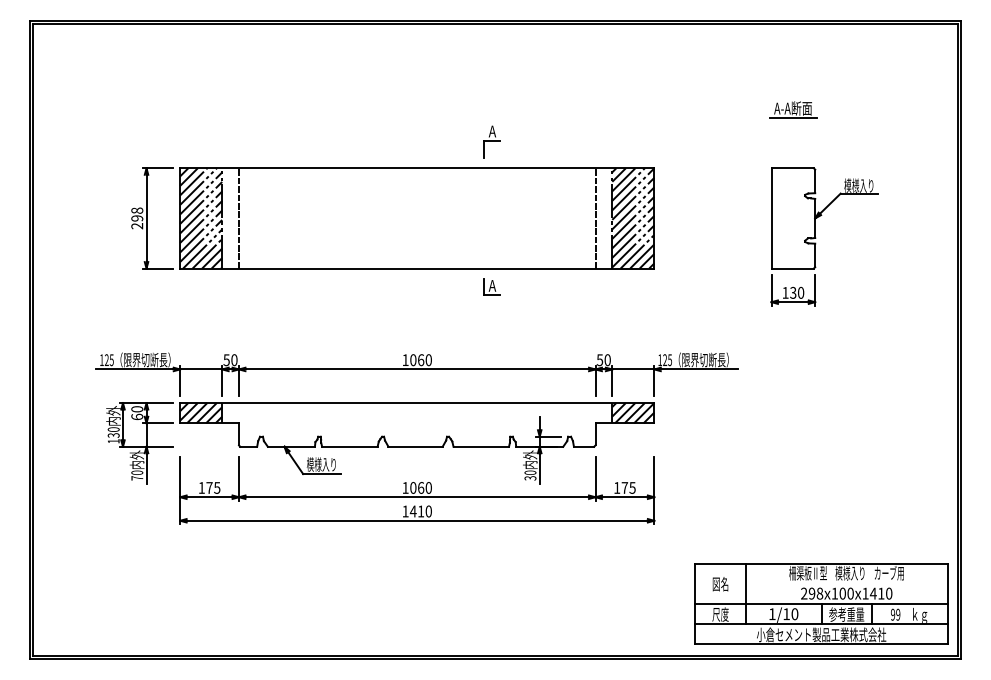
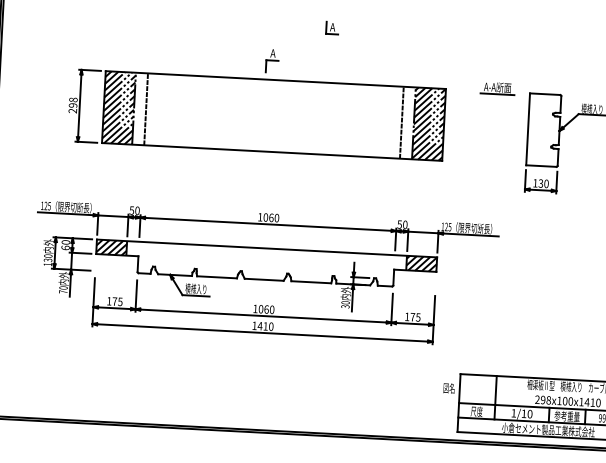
part: (793, 109) -> (497, 88), moved
part: (491, 141) -> (272, 60), moved
part: (491, 286) -> (332, 27), moved
text: (720, 584) -> (449, 388), moved

